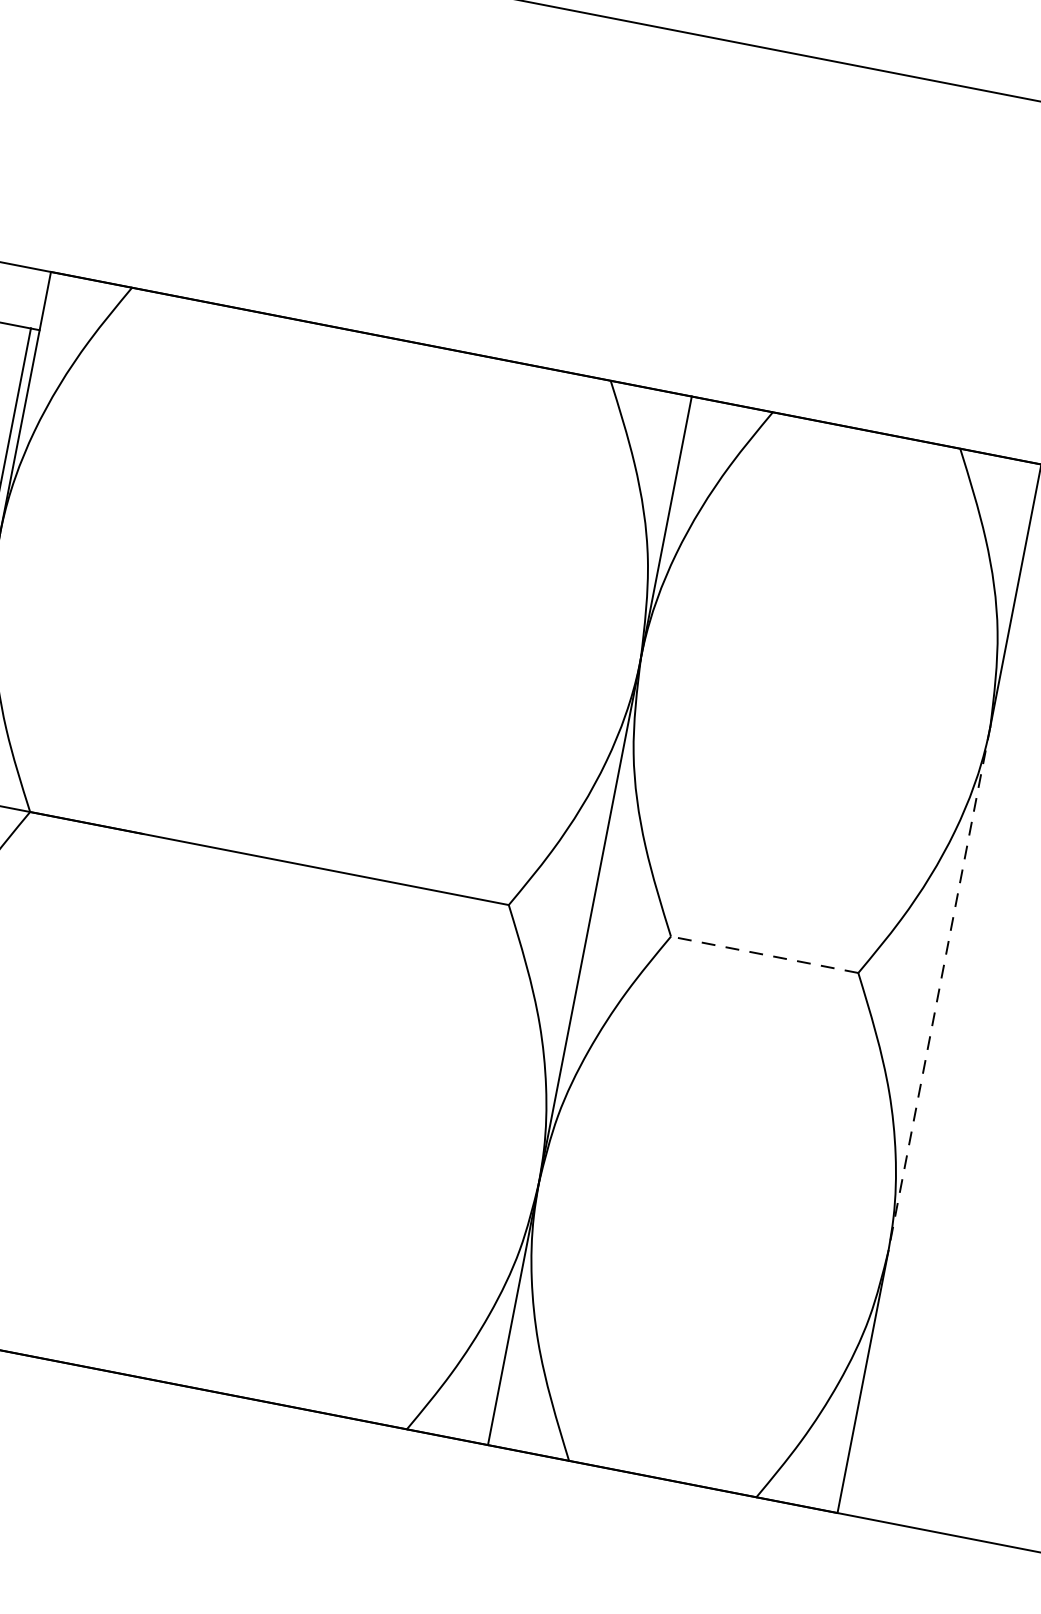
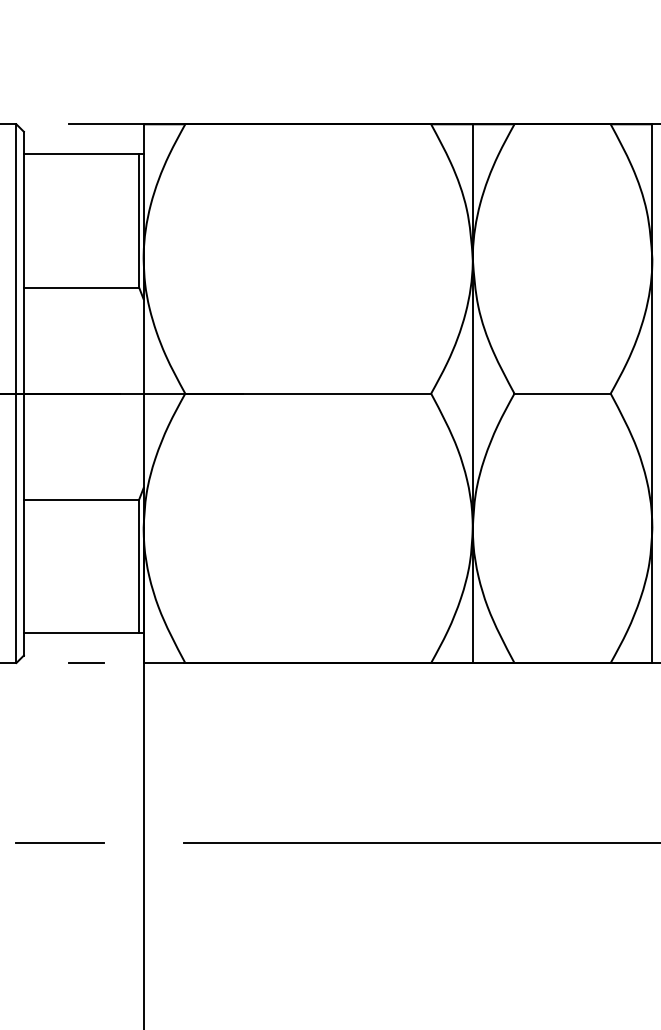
line: (764, 954) -> (562, 393), dashed -> solid
line: (939, 988) -> (652, 393), dashed -> solid

